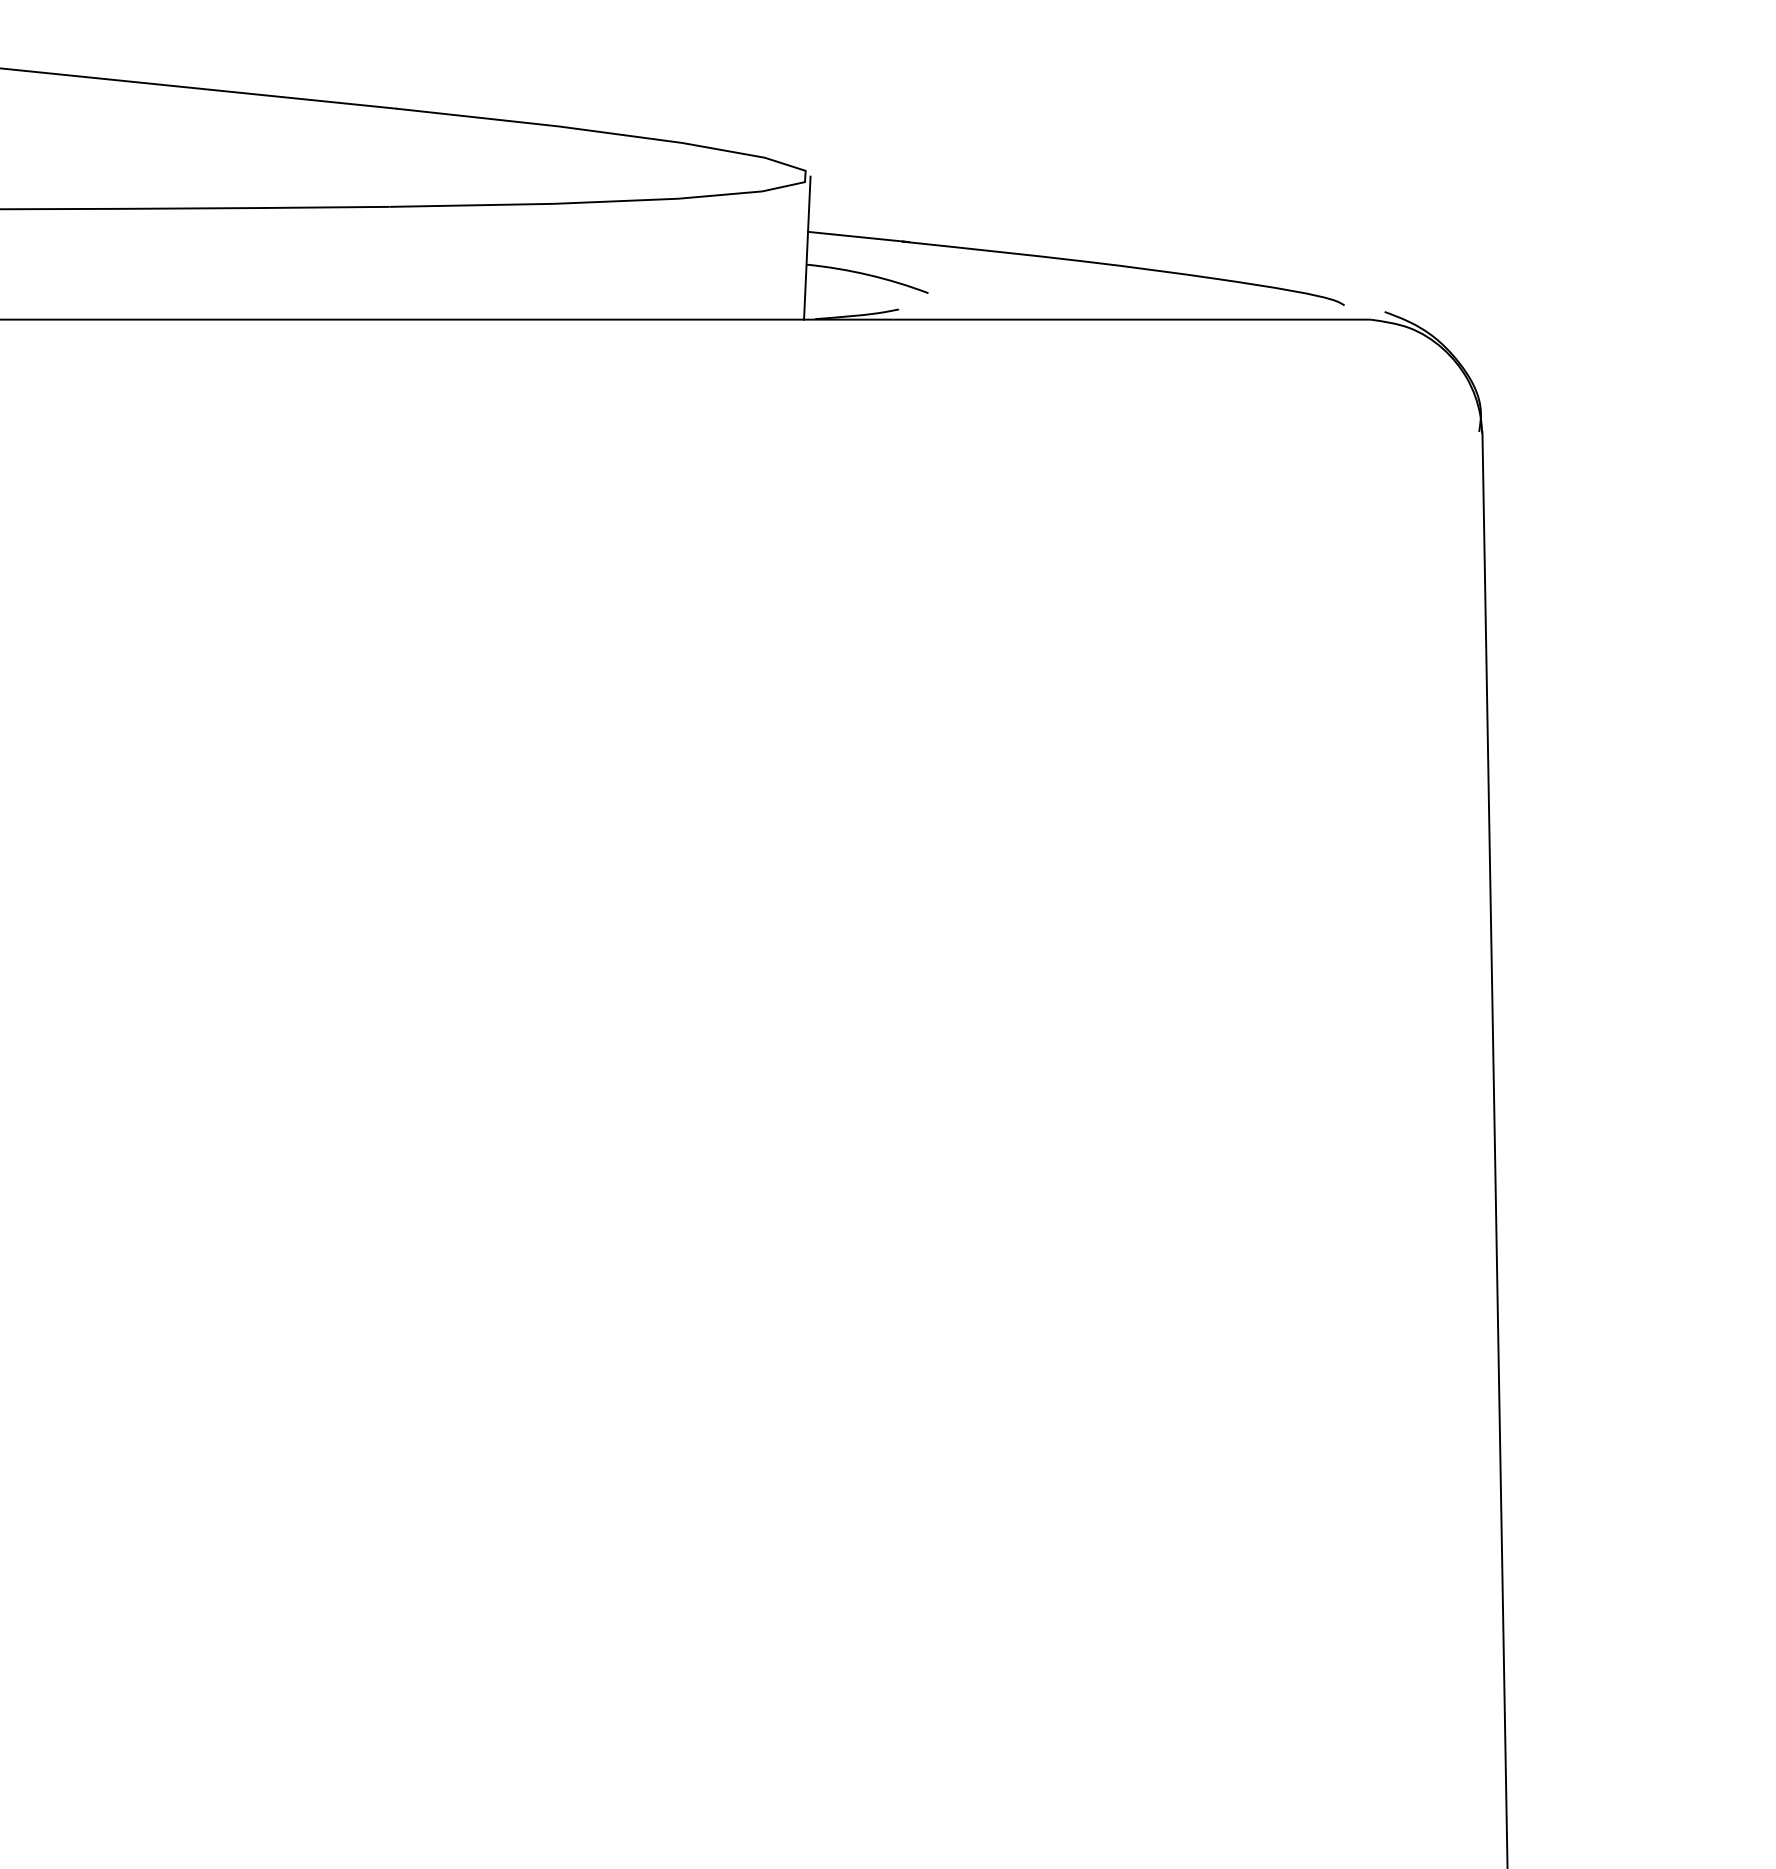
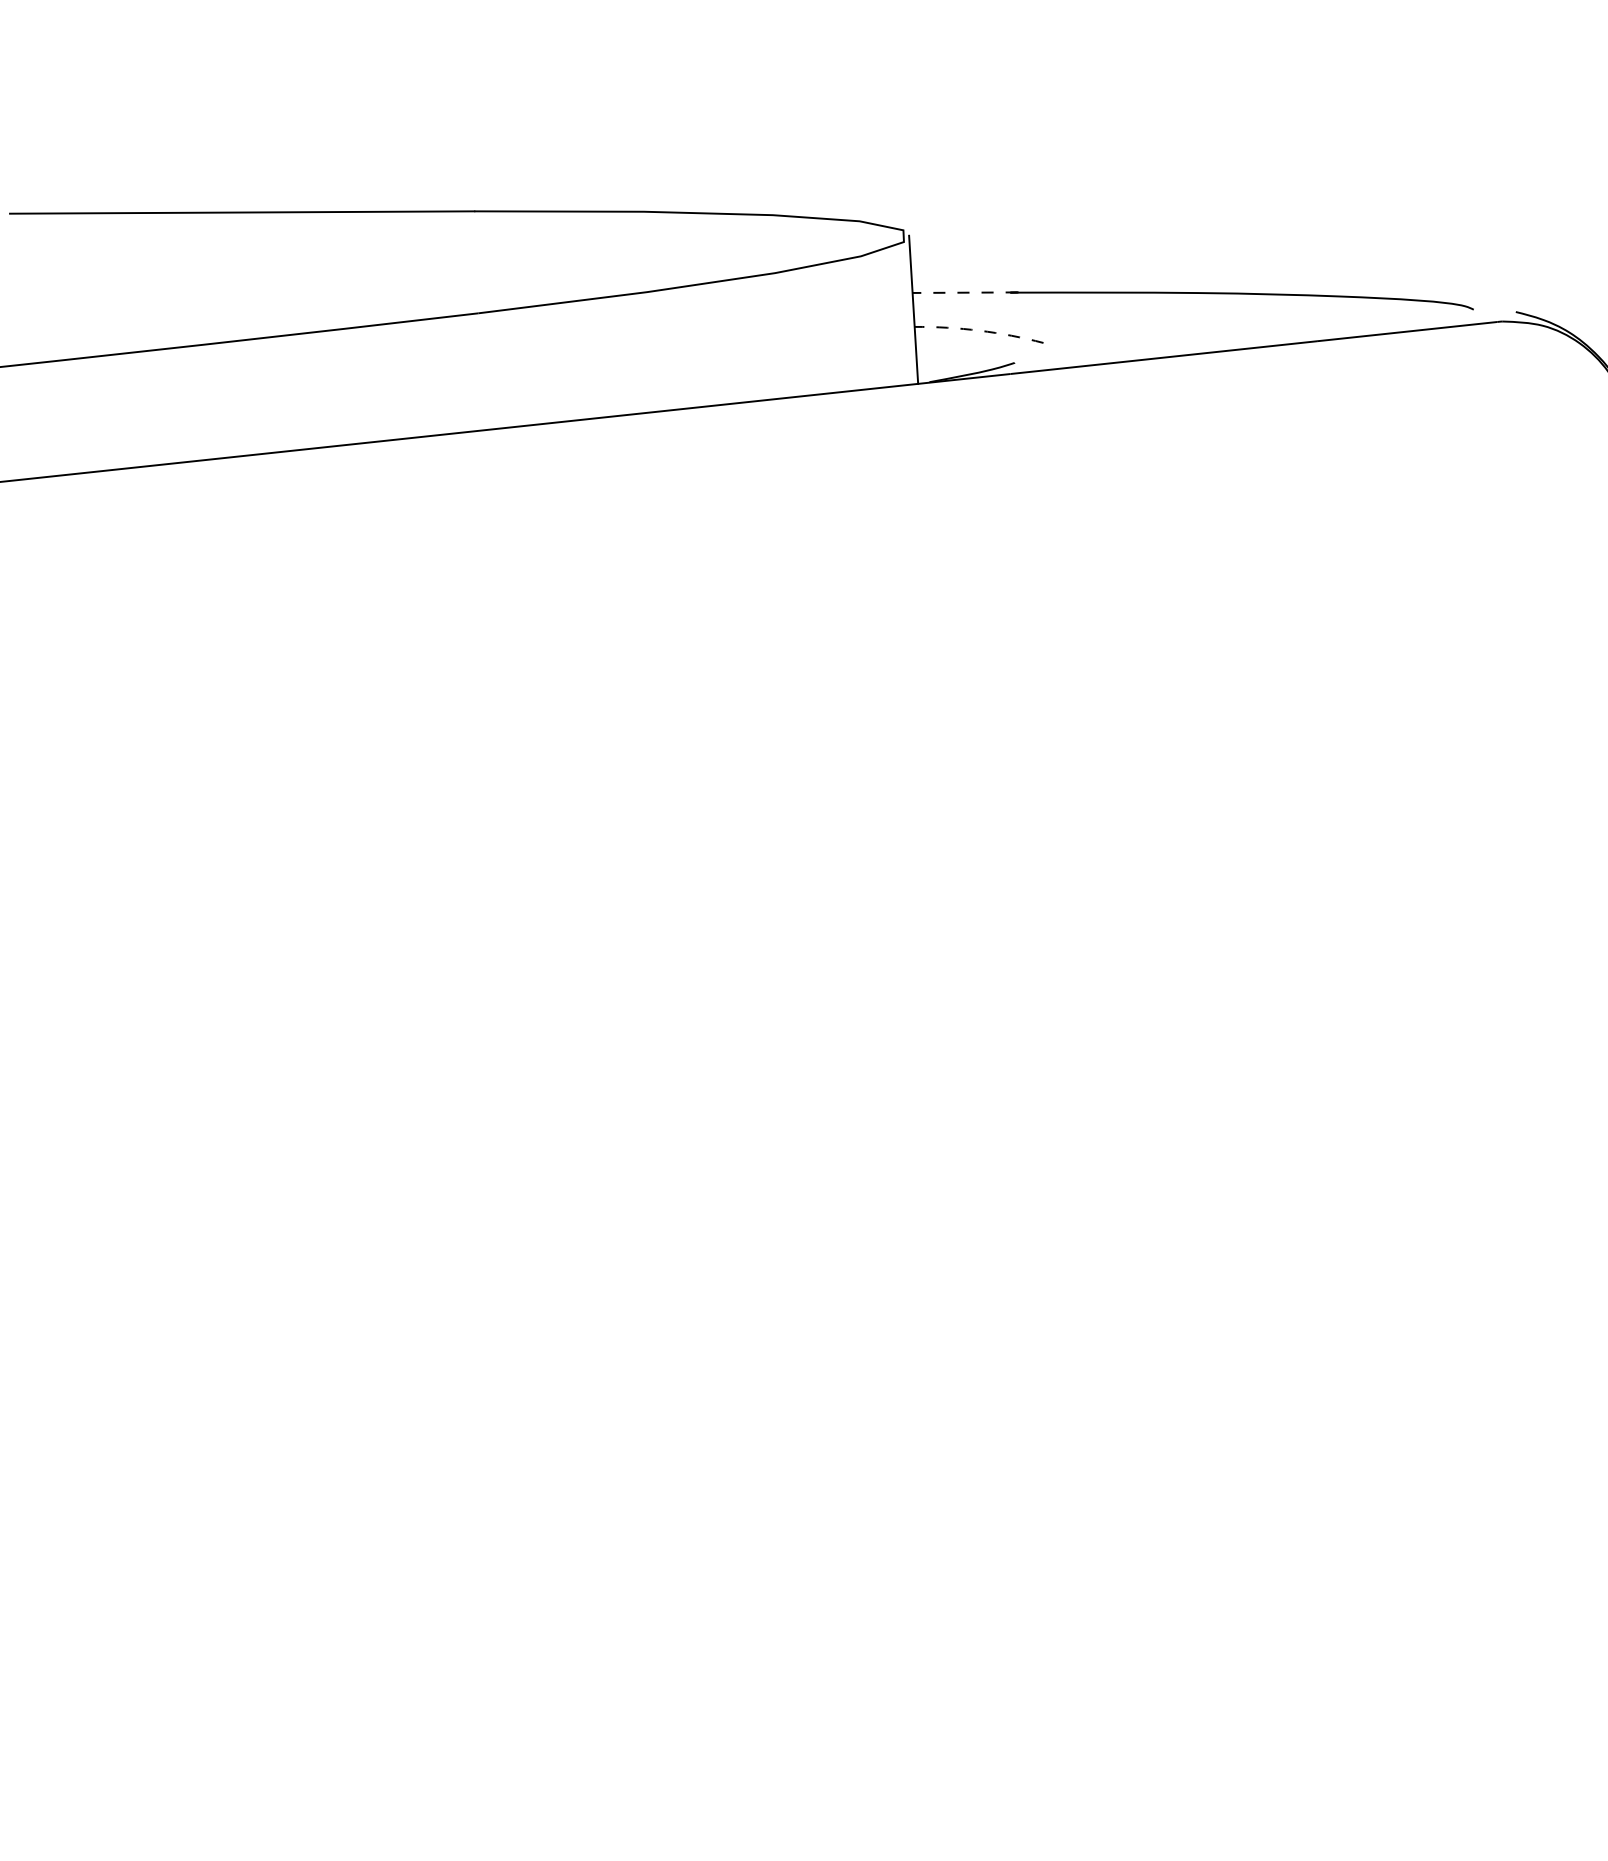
line: (858, 236) -> (965, 292), solid -> dashed
arc: (868, 274) -> (979, 330), solid -> dashed

